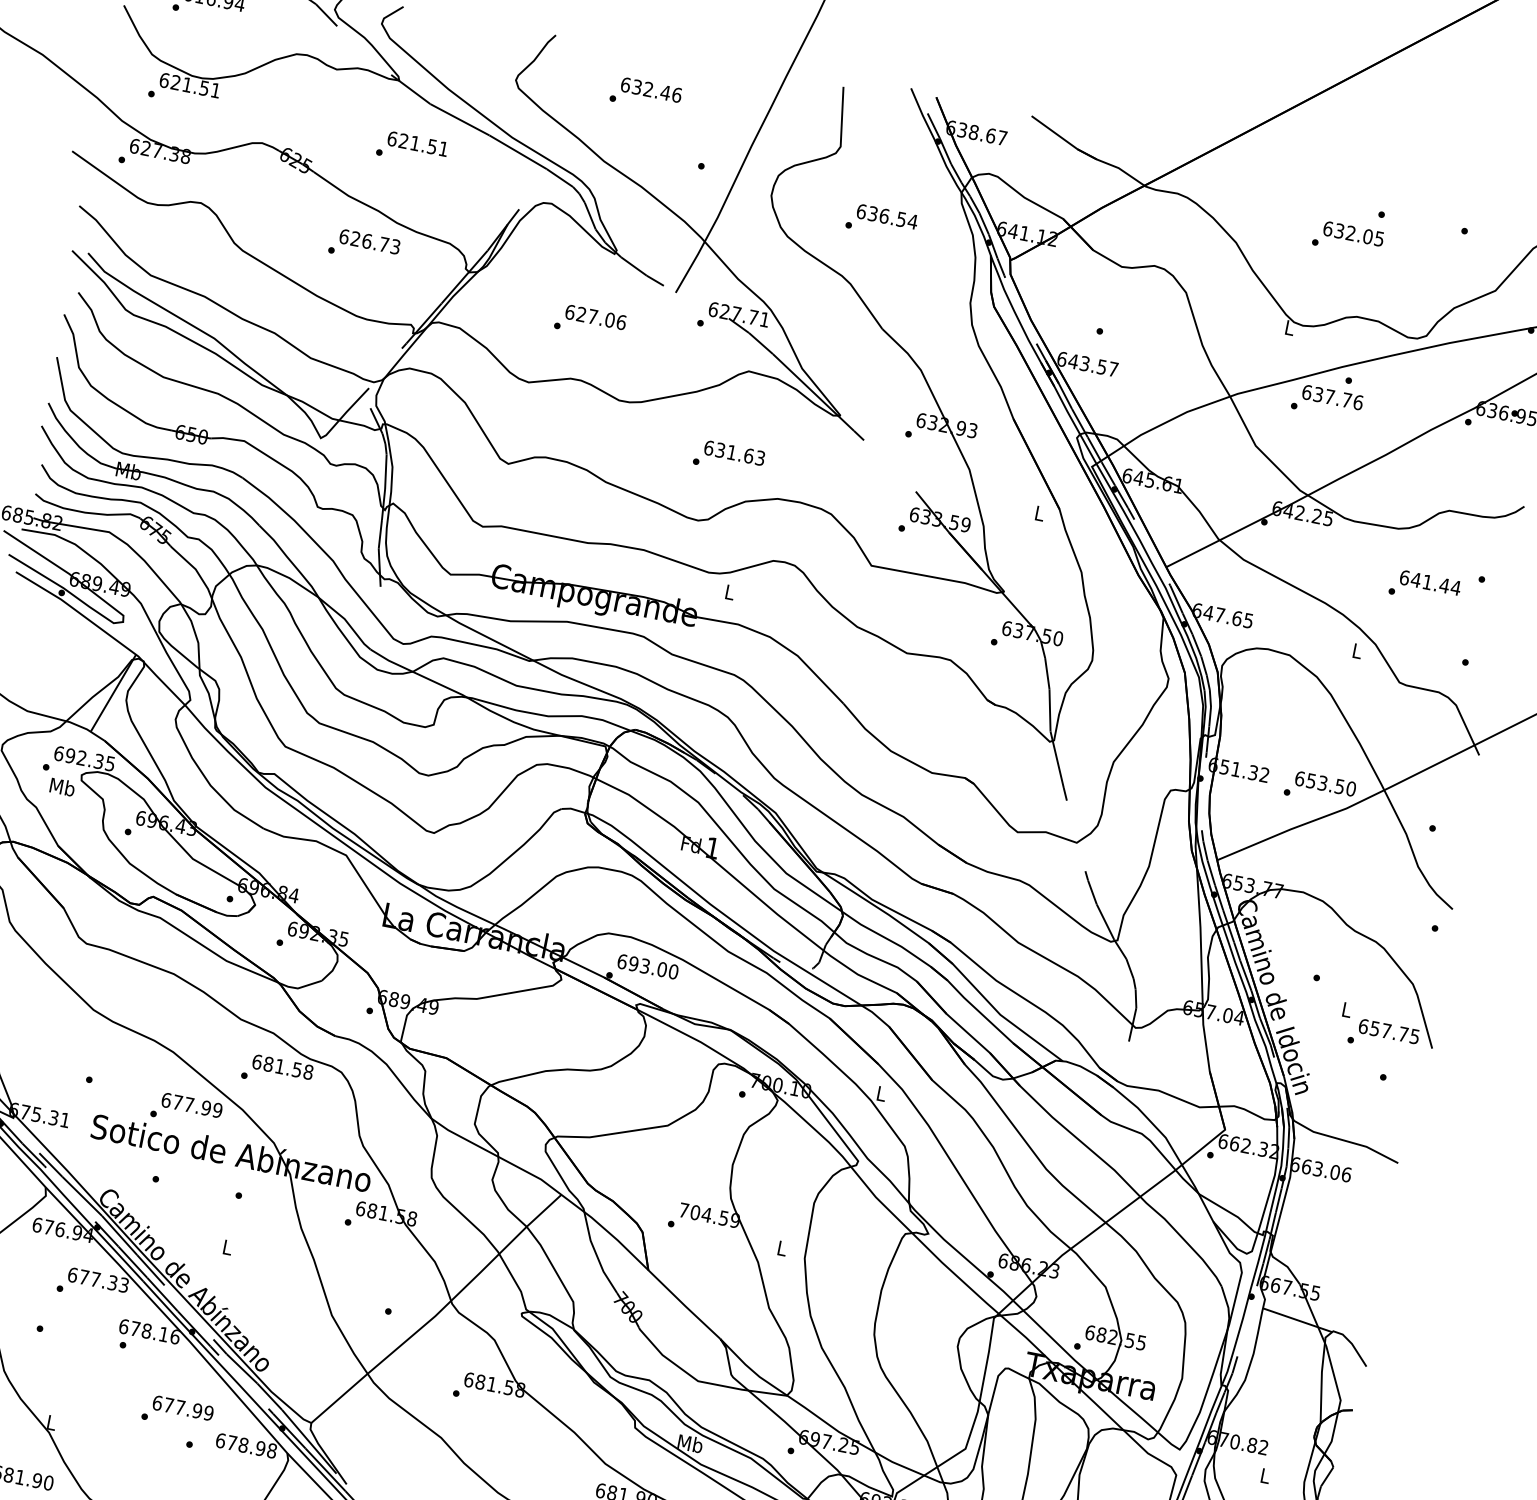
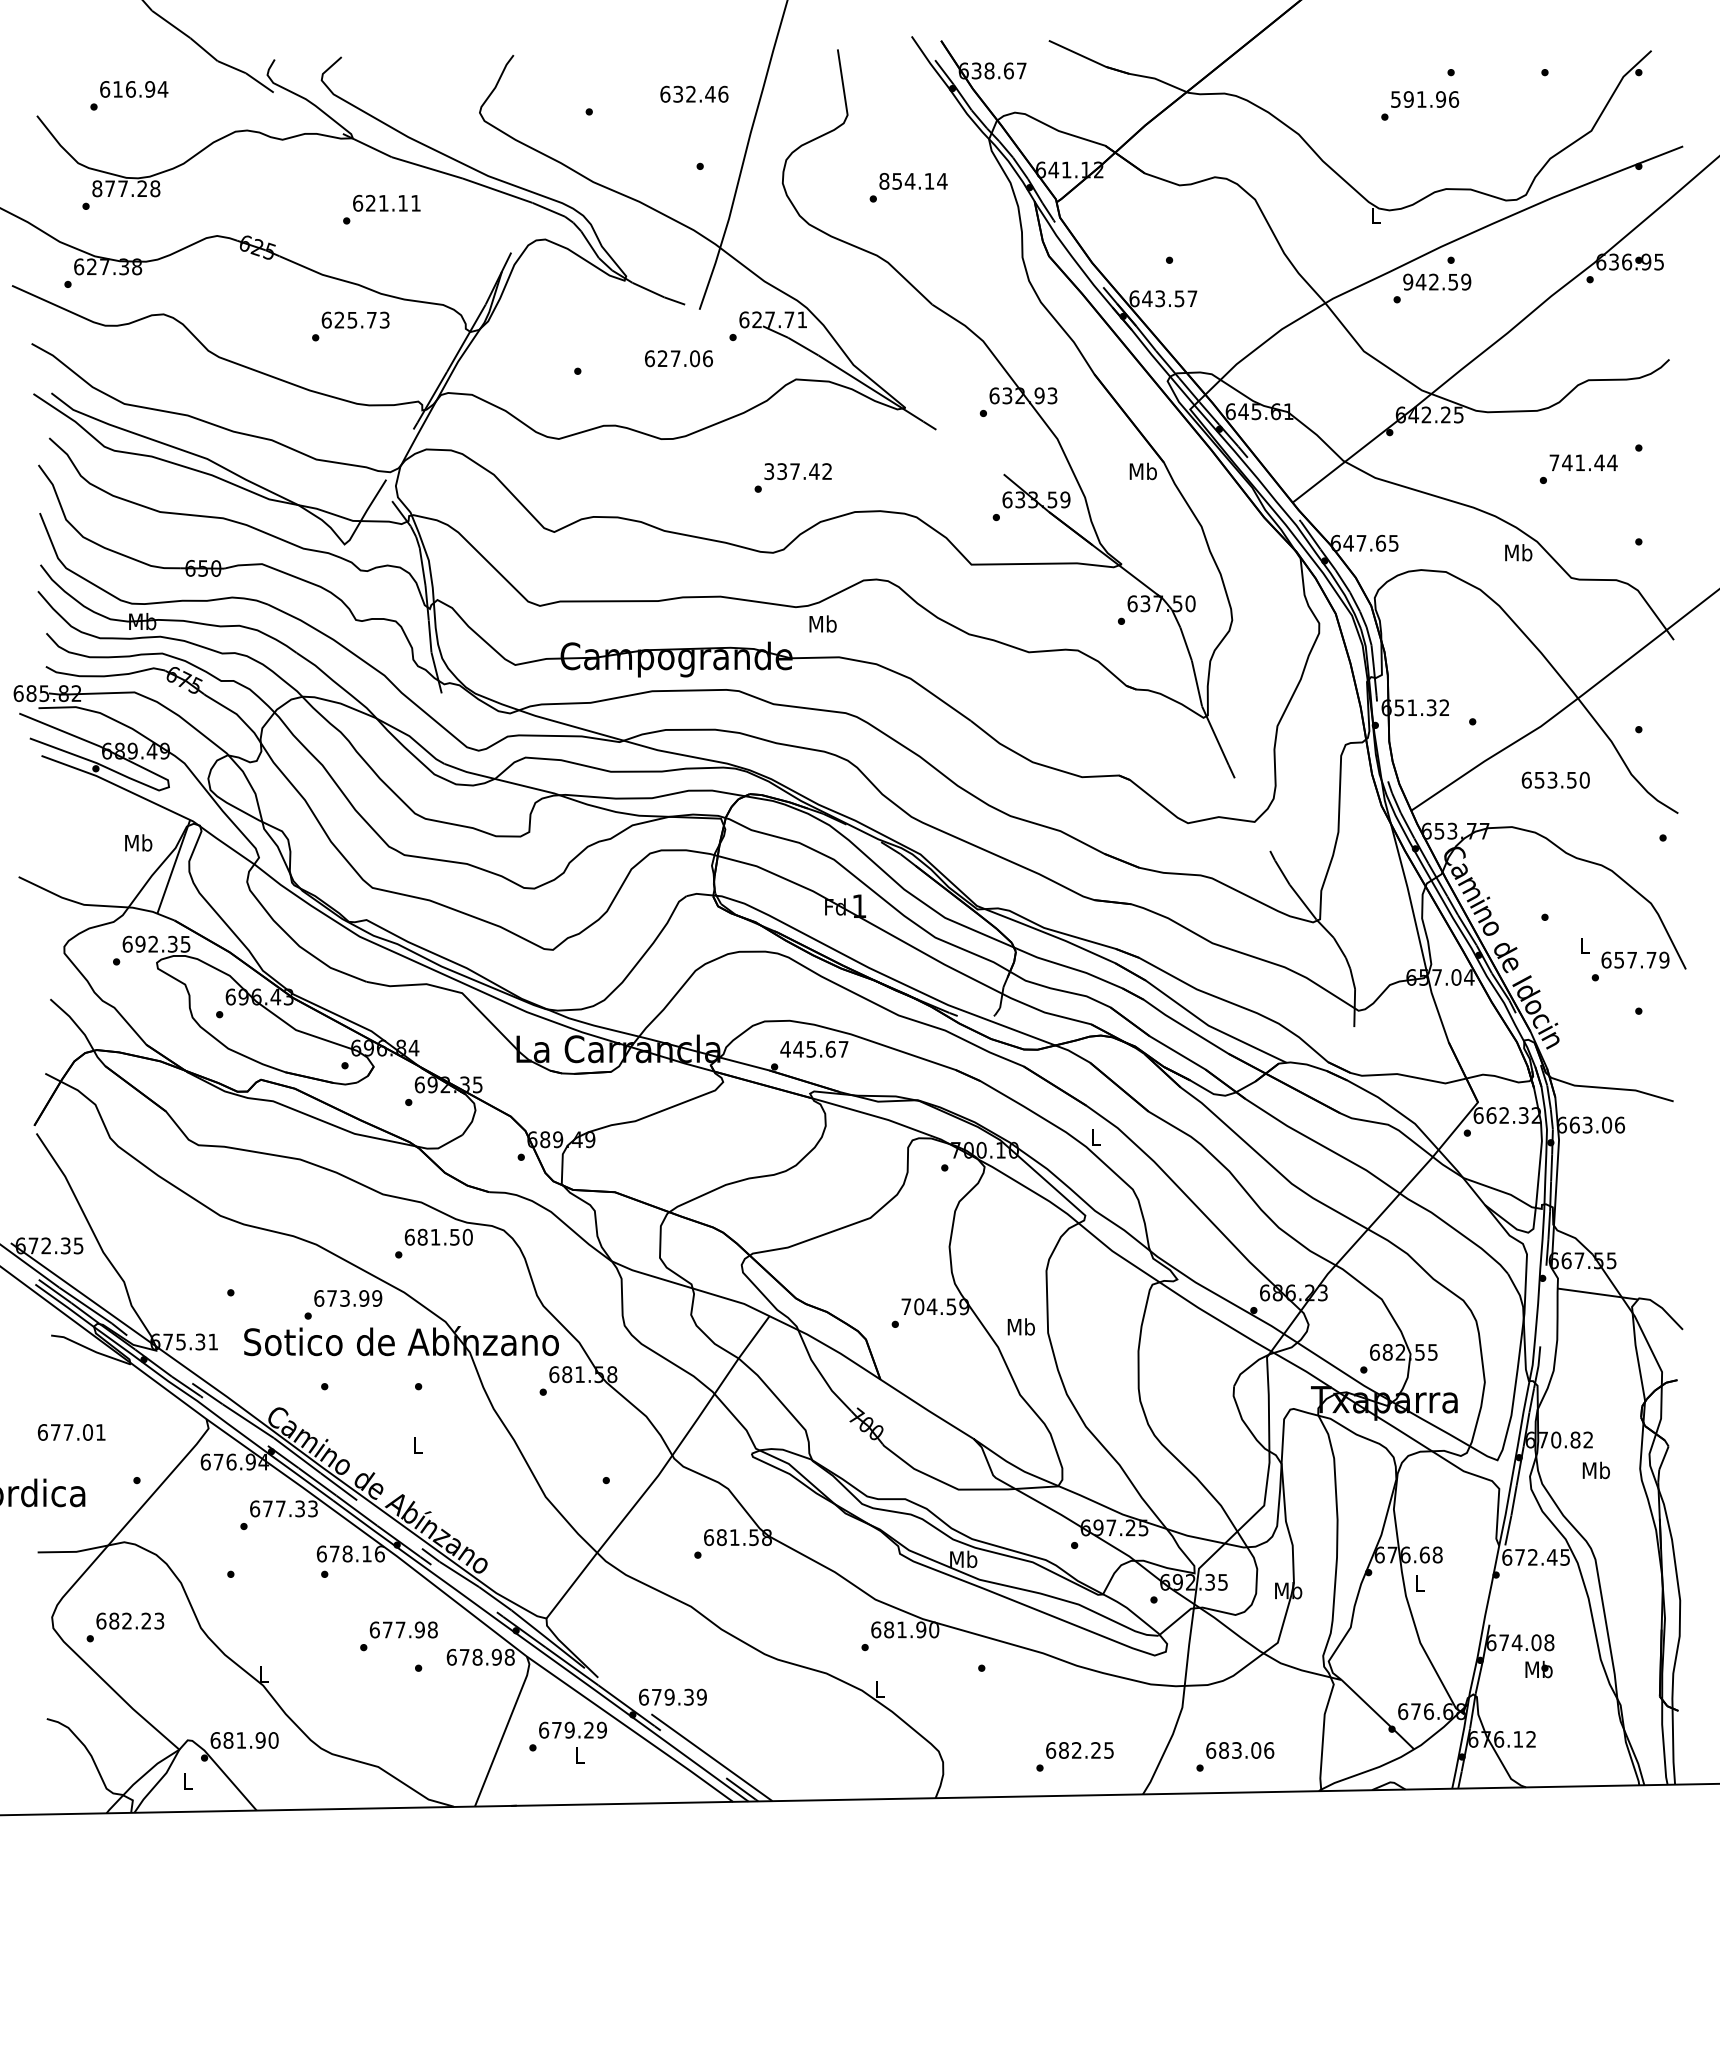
text: (190, 85) -> (126, 188), 621.51 -> 877.28
text: (651, 89) -> (694, 93), moved
text: (431, 146) -> (402, 203), 621.51 -> 621.11
text: (881, 214) -> (906, 180), 636.54 -> 854.14
text: (1354, 234) -> (1425, 99), 632.05 -> 591.96
text: (367, 240) -> (352, 319), 626.73 -> 625.73
text: (595, 317) -> (678, 358), moved
text: (1333, 397) -> (1437, 281), 637.76 -> 942.59
text: (734, 453) -> (798, 471), 631.63 -> 337.42
text: (1038, 513) -> (1142, 471), L -> Mb
text: (1404, 577) -> (1554, 462), 641.44 -> 741.44
text: (729, 591) -> (822, 623), L -> Mb
text: (1357, 650) -> (1518, 552), L -> Mb
text: (1325, 783) -> (1555, 779), moved
text: (62, 786) -> (138, 842), moved
text: (648, 966) -> (814, 1048), 693.00 -> 445.67
text: (1415, 1036) -> (1664, 959), 657.75 -> 657.79
text: (308, 1072) -> (467, 1237), 681.58 -> 681.50
text: (188, 1104) -> (344, 1298), 677.99 -> 673.99
text: (781, 1247) -> (1020, 1326), L -> Mb
text: (208, 1412) -> (432, 1629), 677.99 -> 677.98
text: (1264, 1475) -> (1595, 1470), L -> Mb

